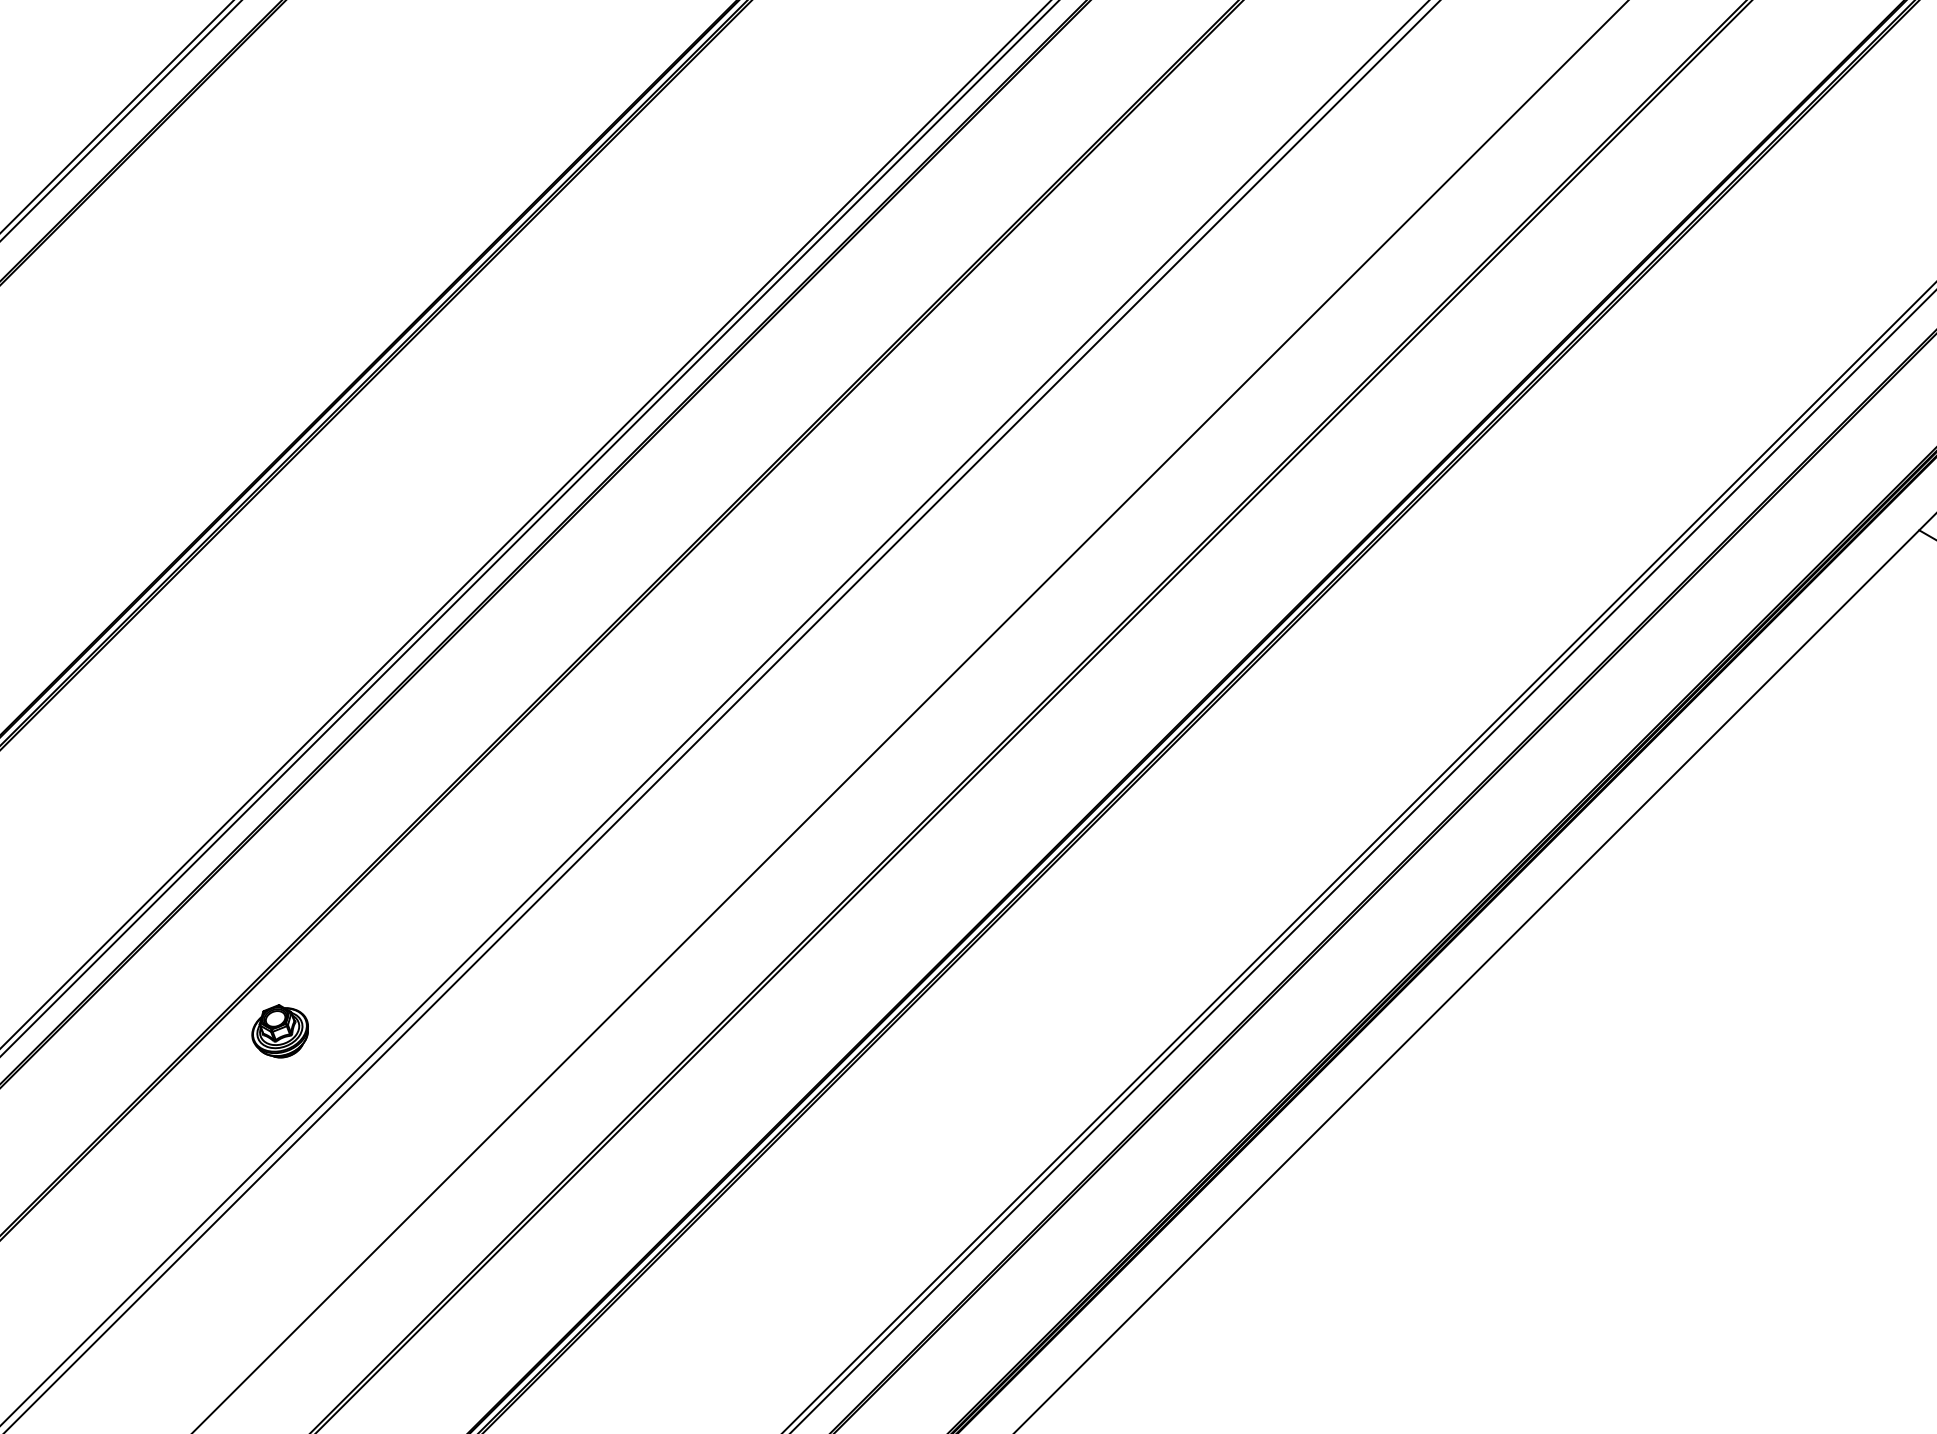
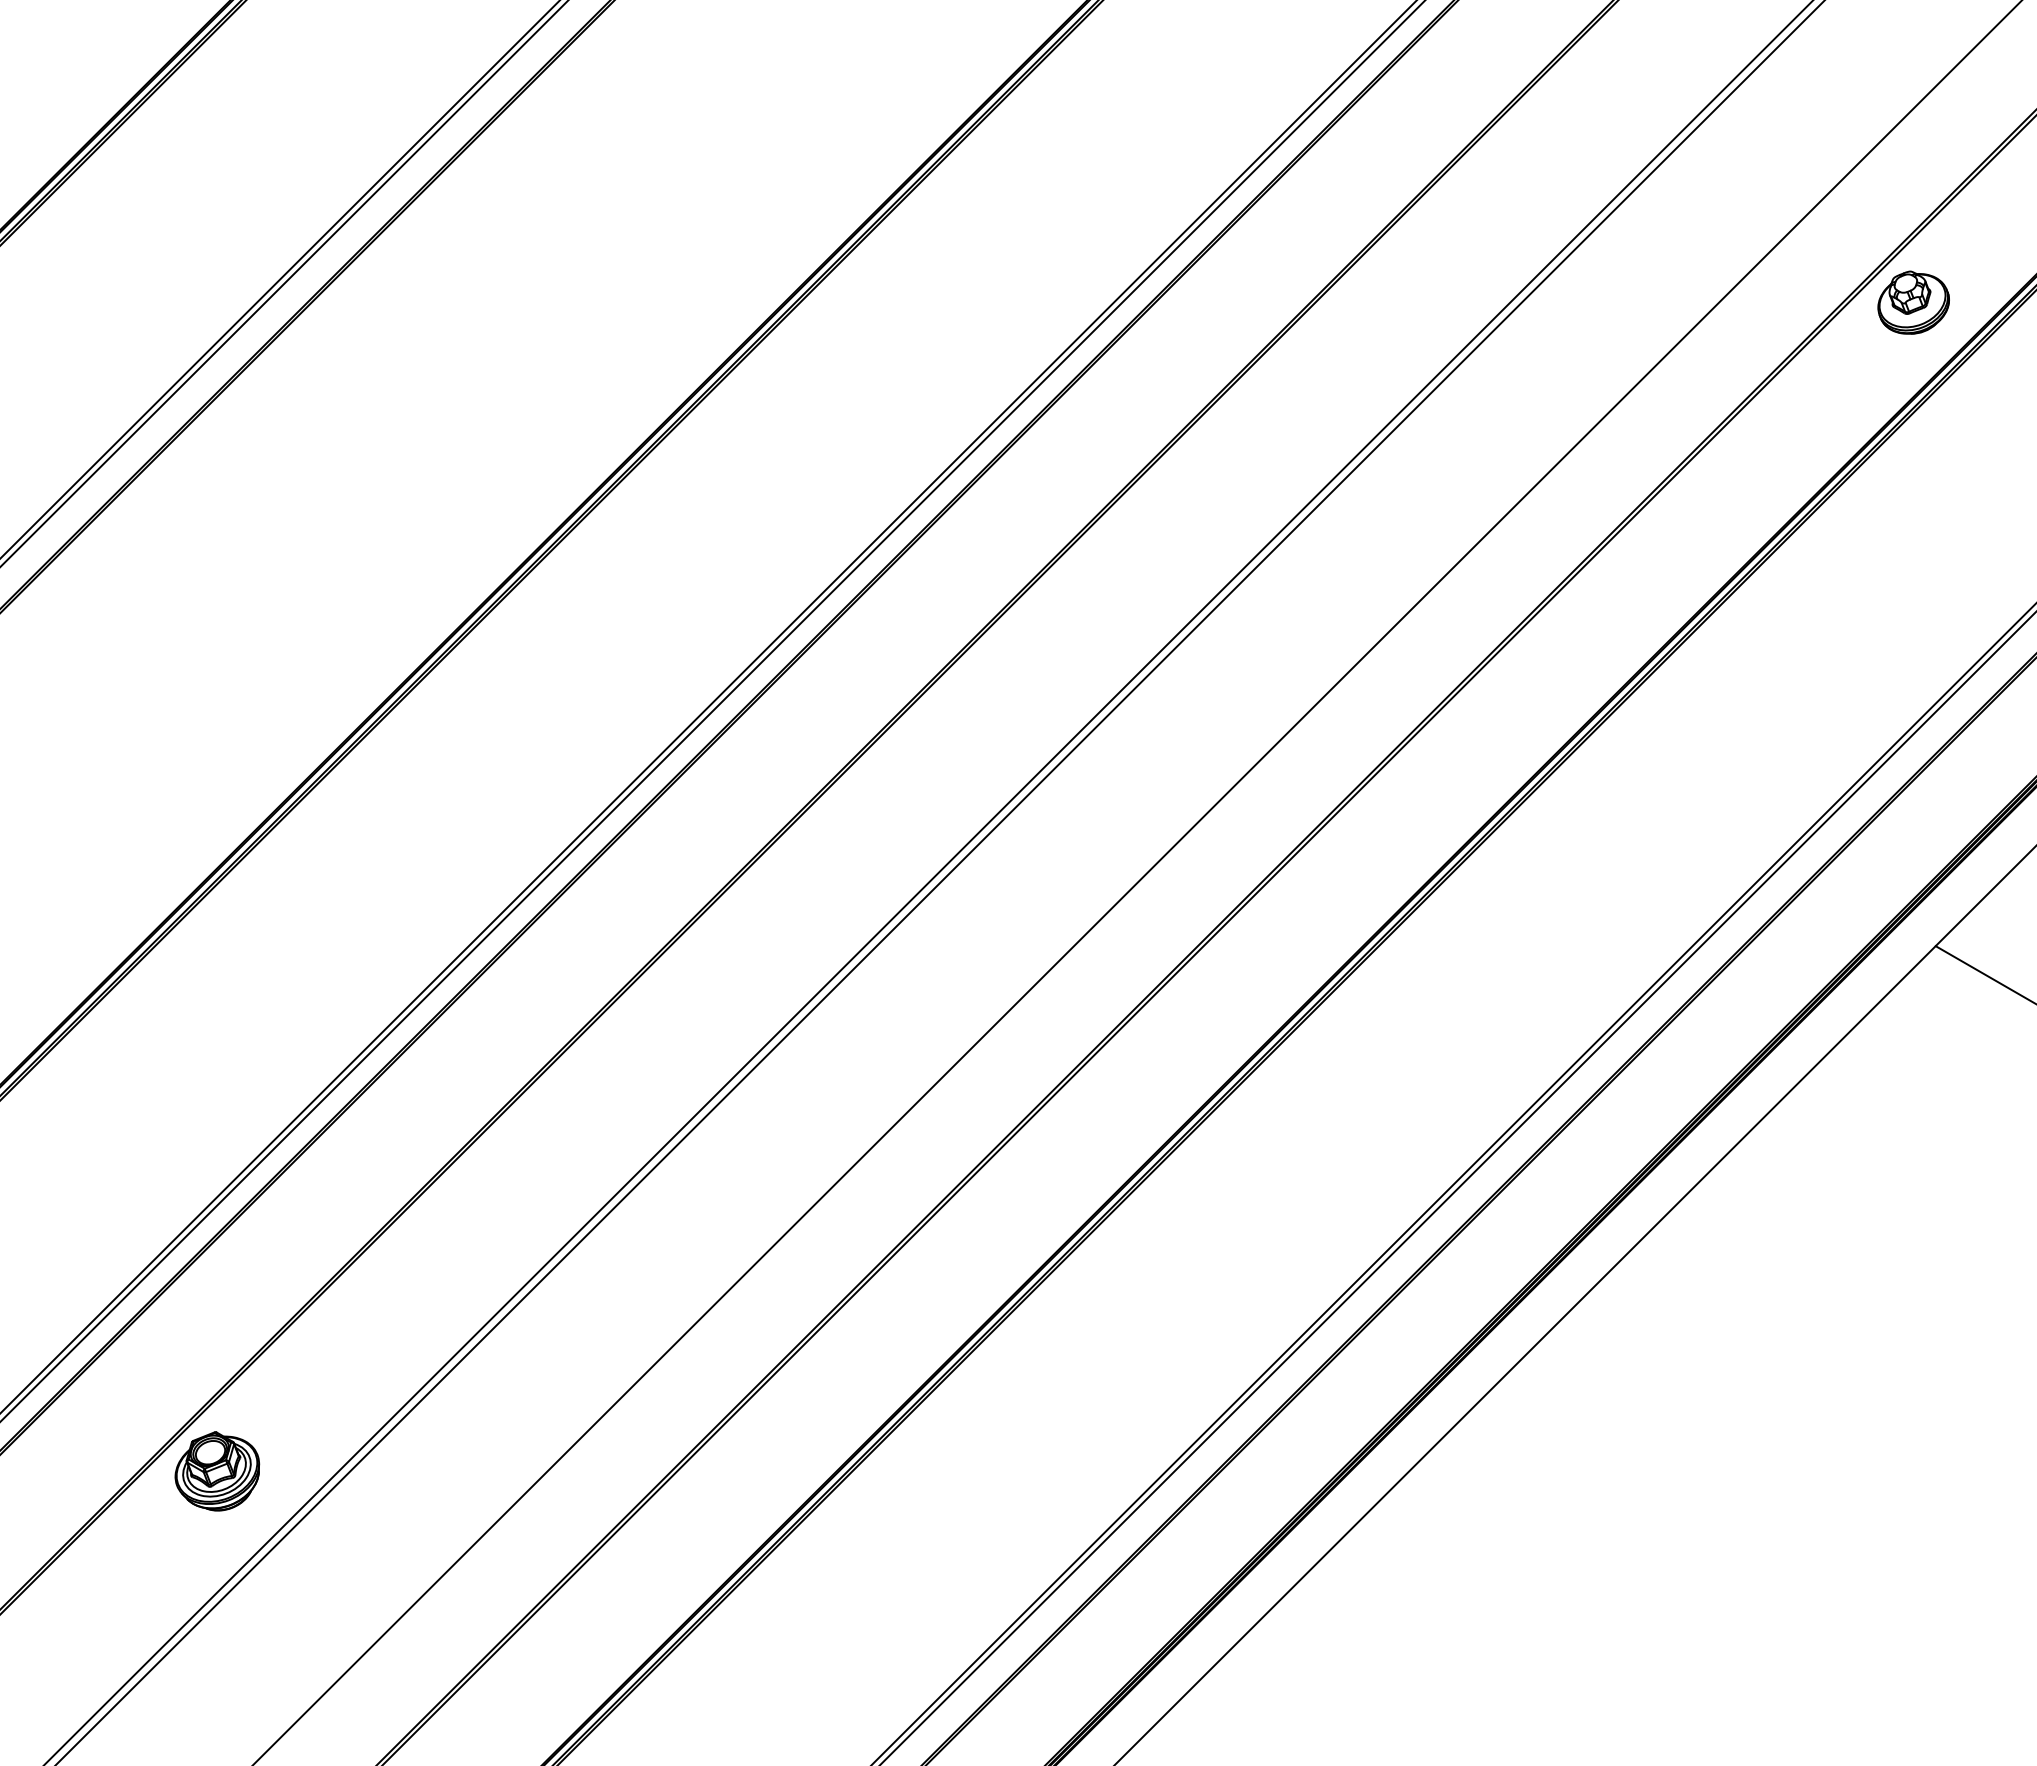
part: (280, 1031) -> (217, 1471), size x1.43

